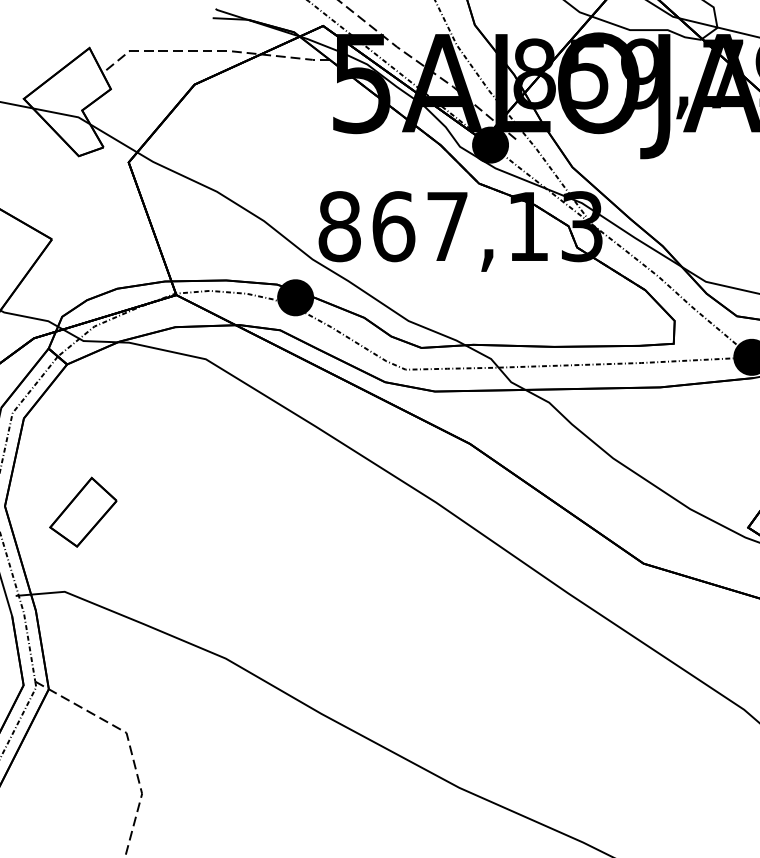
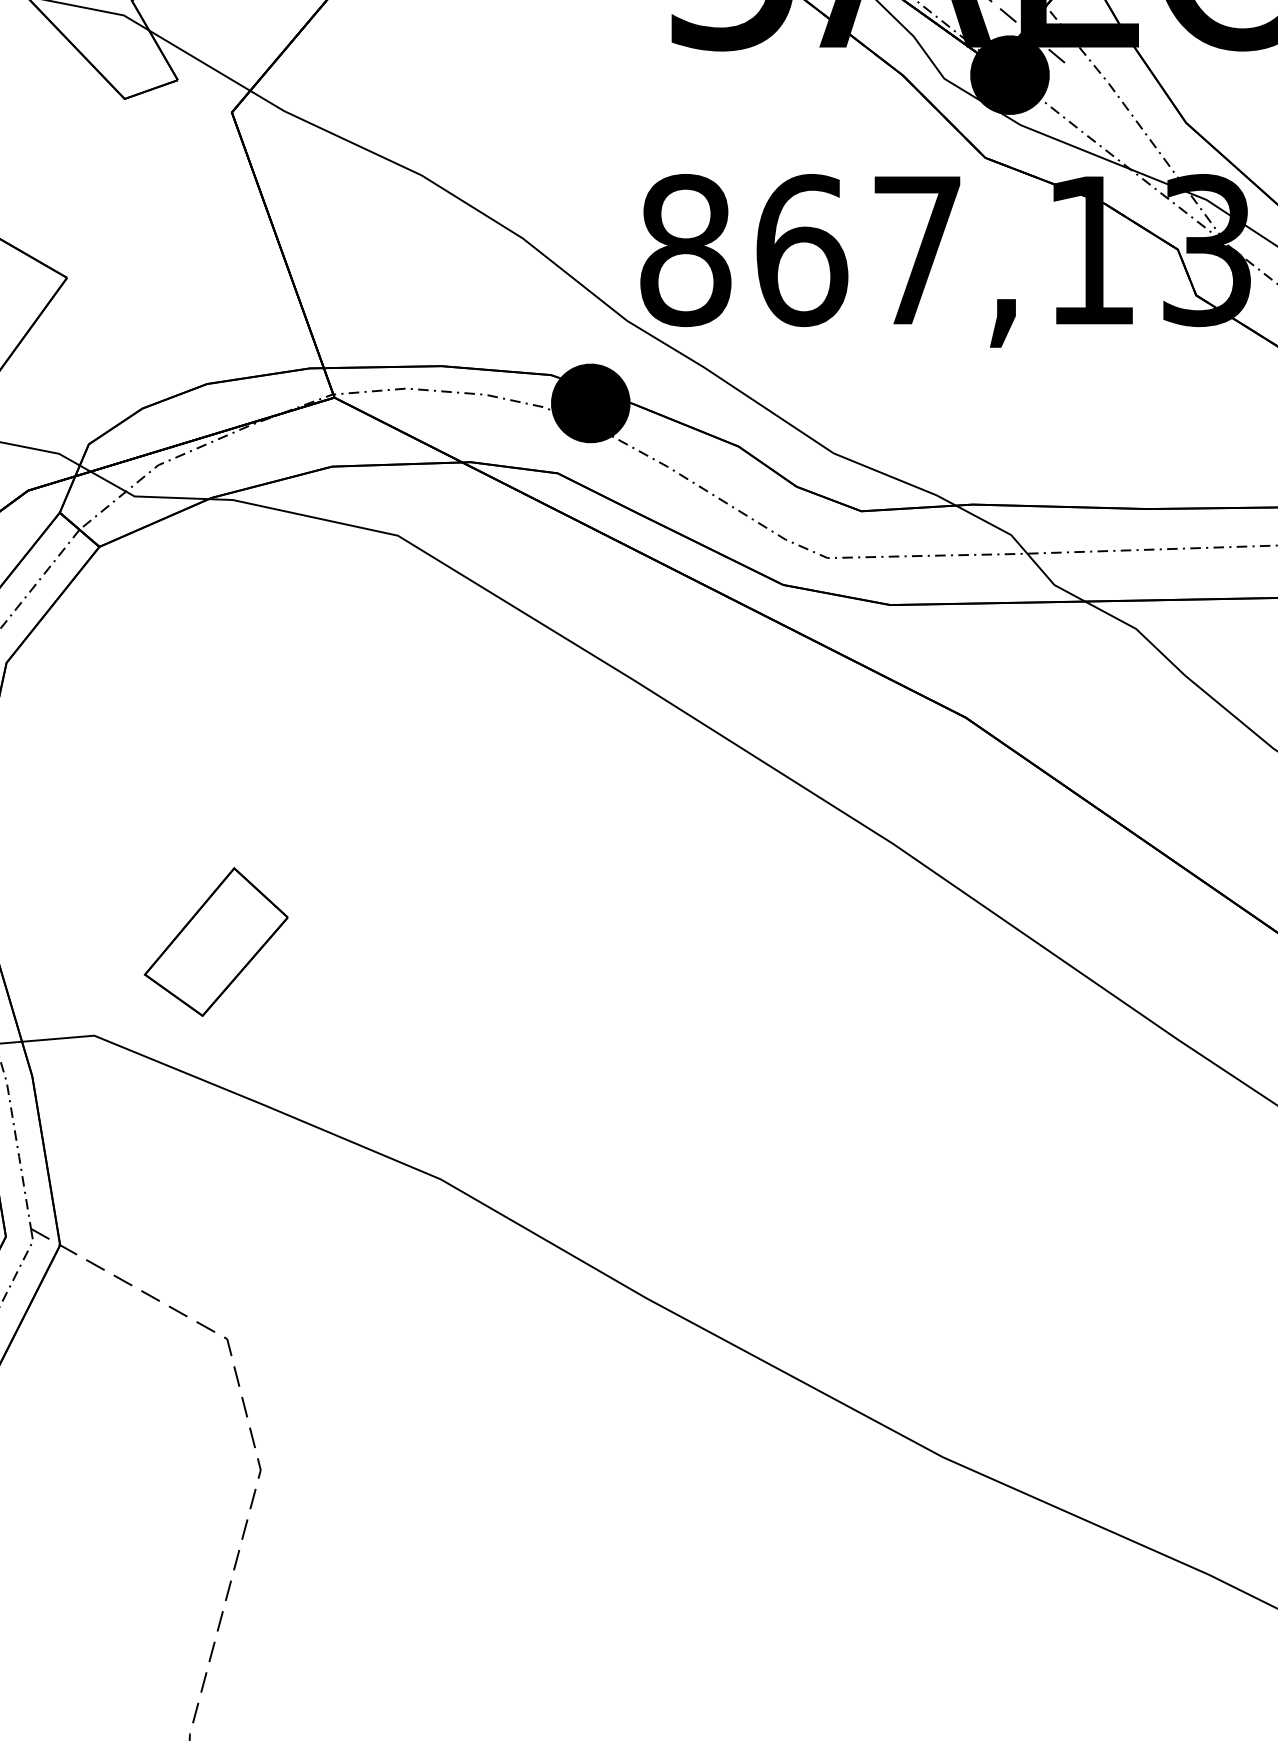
part: (83, 511) -> (216, 940), moved

